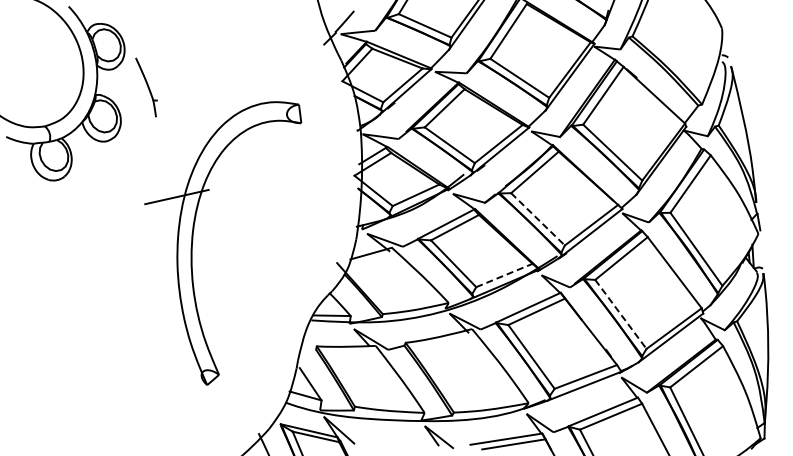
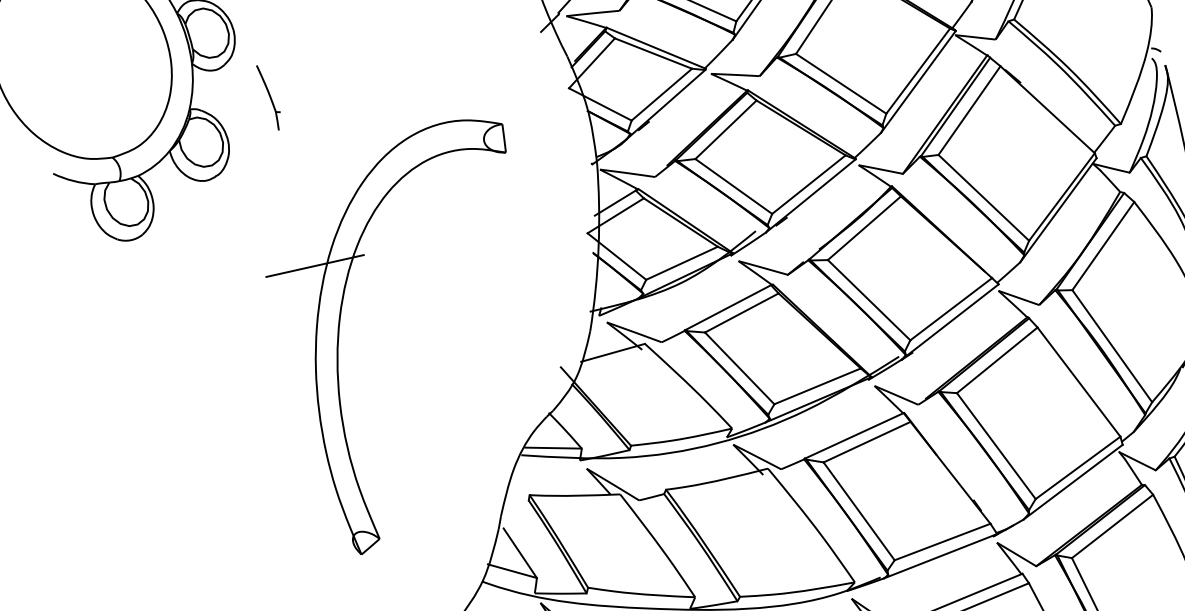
part: (146, 87) -> (268, 97), size x0.71
line: (538, 219) -> (869, 300), dashed -> solid
line: (504, 275) -> (817, 386), dashed -> solid
line: (621, 314) -> (997, 446), dashed -> solid

